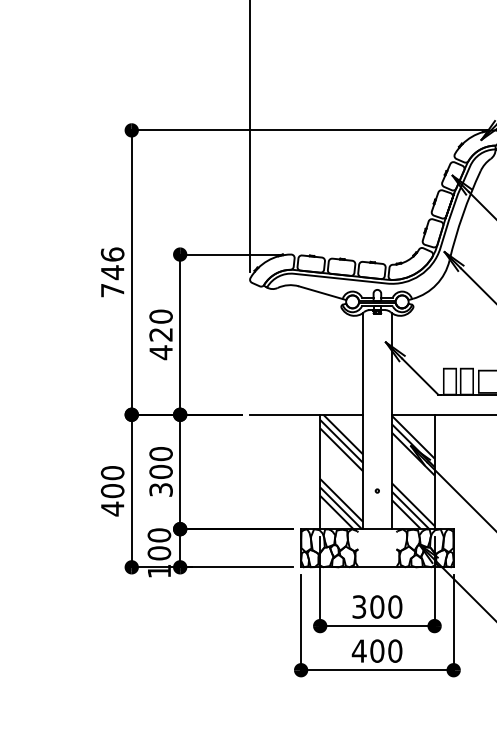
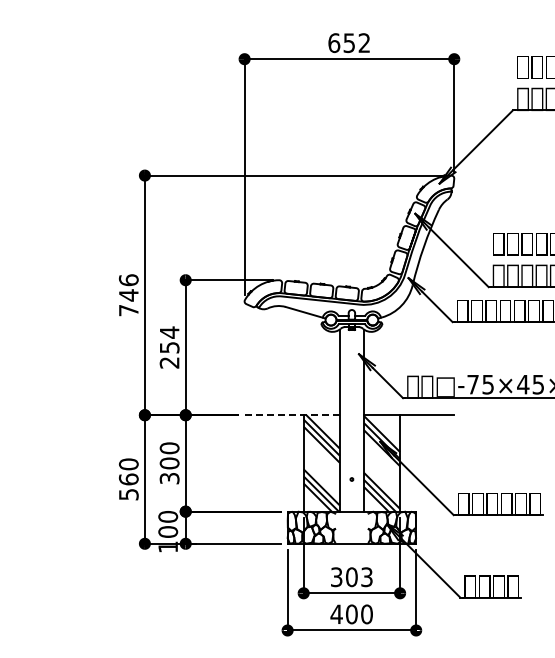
text: (160, 334) -> (169, 347), 420 -> 254
line: (306, 415) -> (292, 415), solid -> dashed
text: (112, 499) -> (128, 486), 400 -> 560
text: (394, 607) -> (366, 577), 300 -> 303

